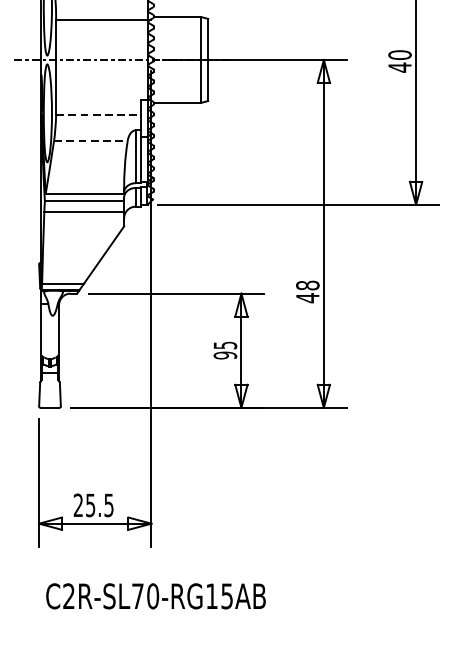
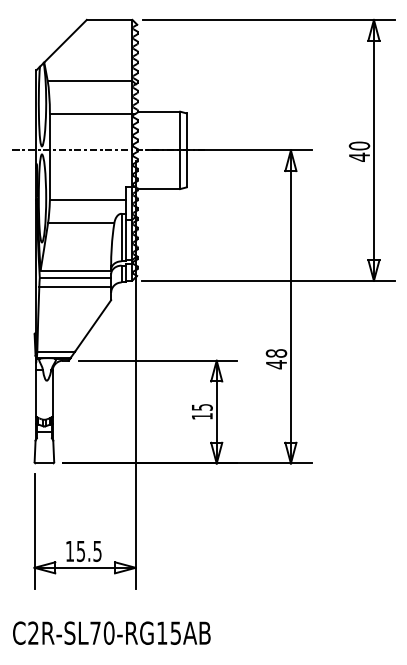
line: (98, 114) -> (88, 199), dashed -> solid
line: (91, 140) -> (81, 222), dashed -> solid
text: (224, 355) -> (201, 416), 95 -> 15
text: (77, 504) -> (69, 550), 25.5 -> 15.5
text: (155, 595) -> (111, 632), moved

